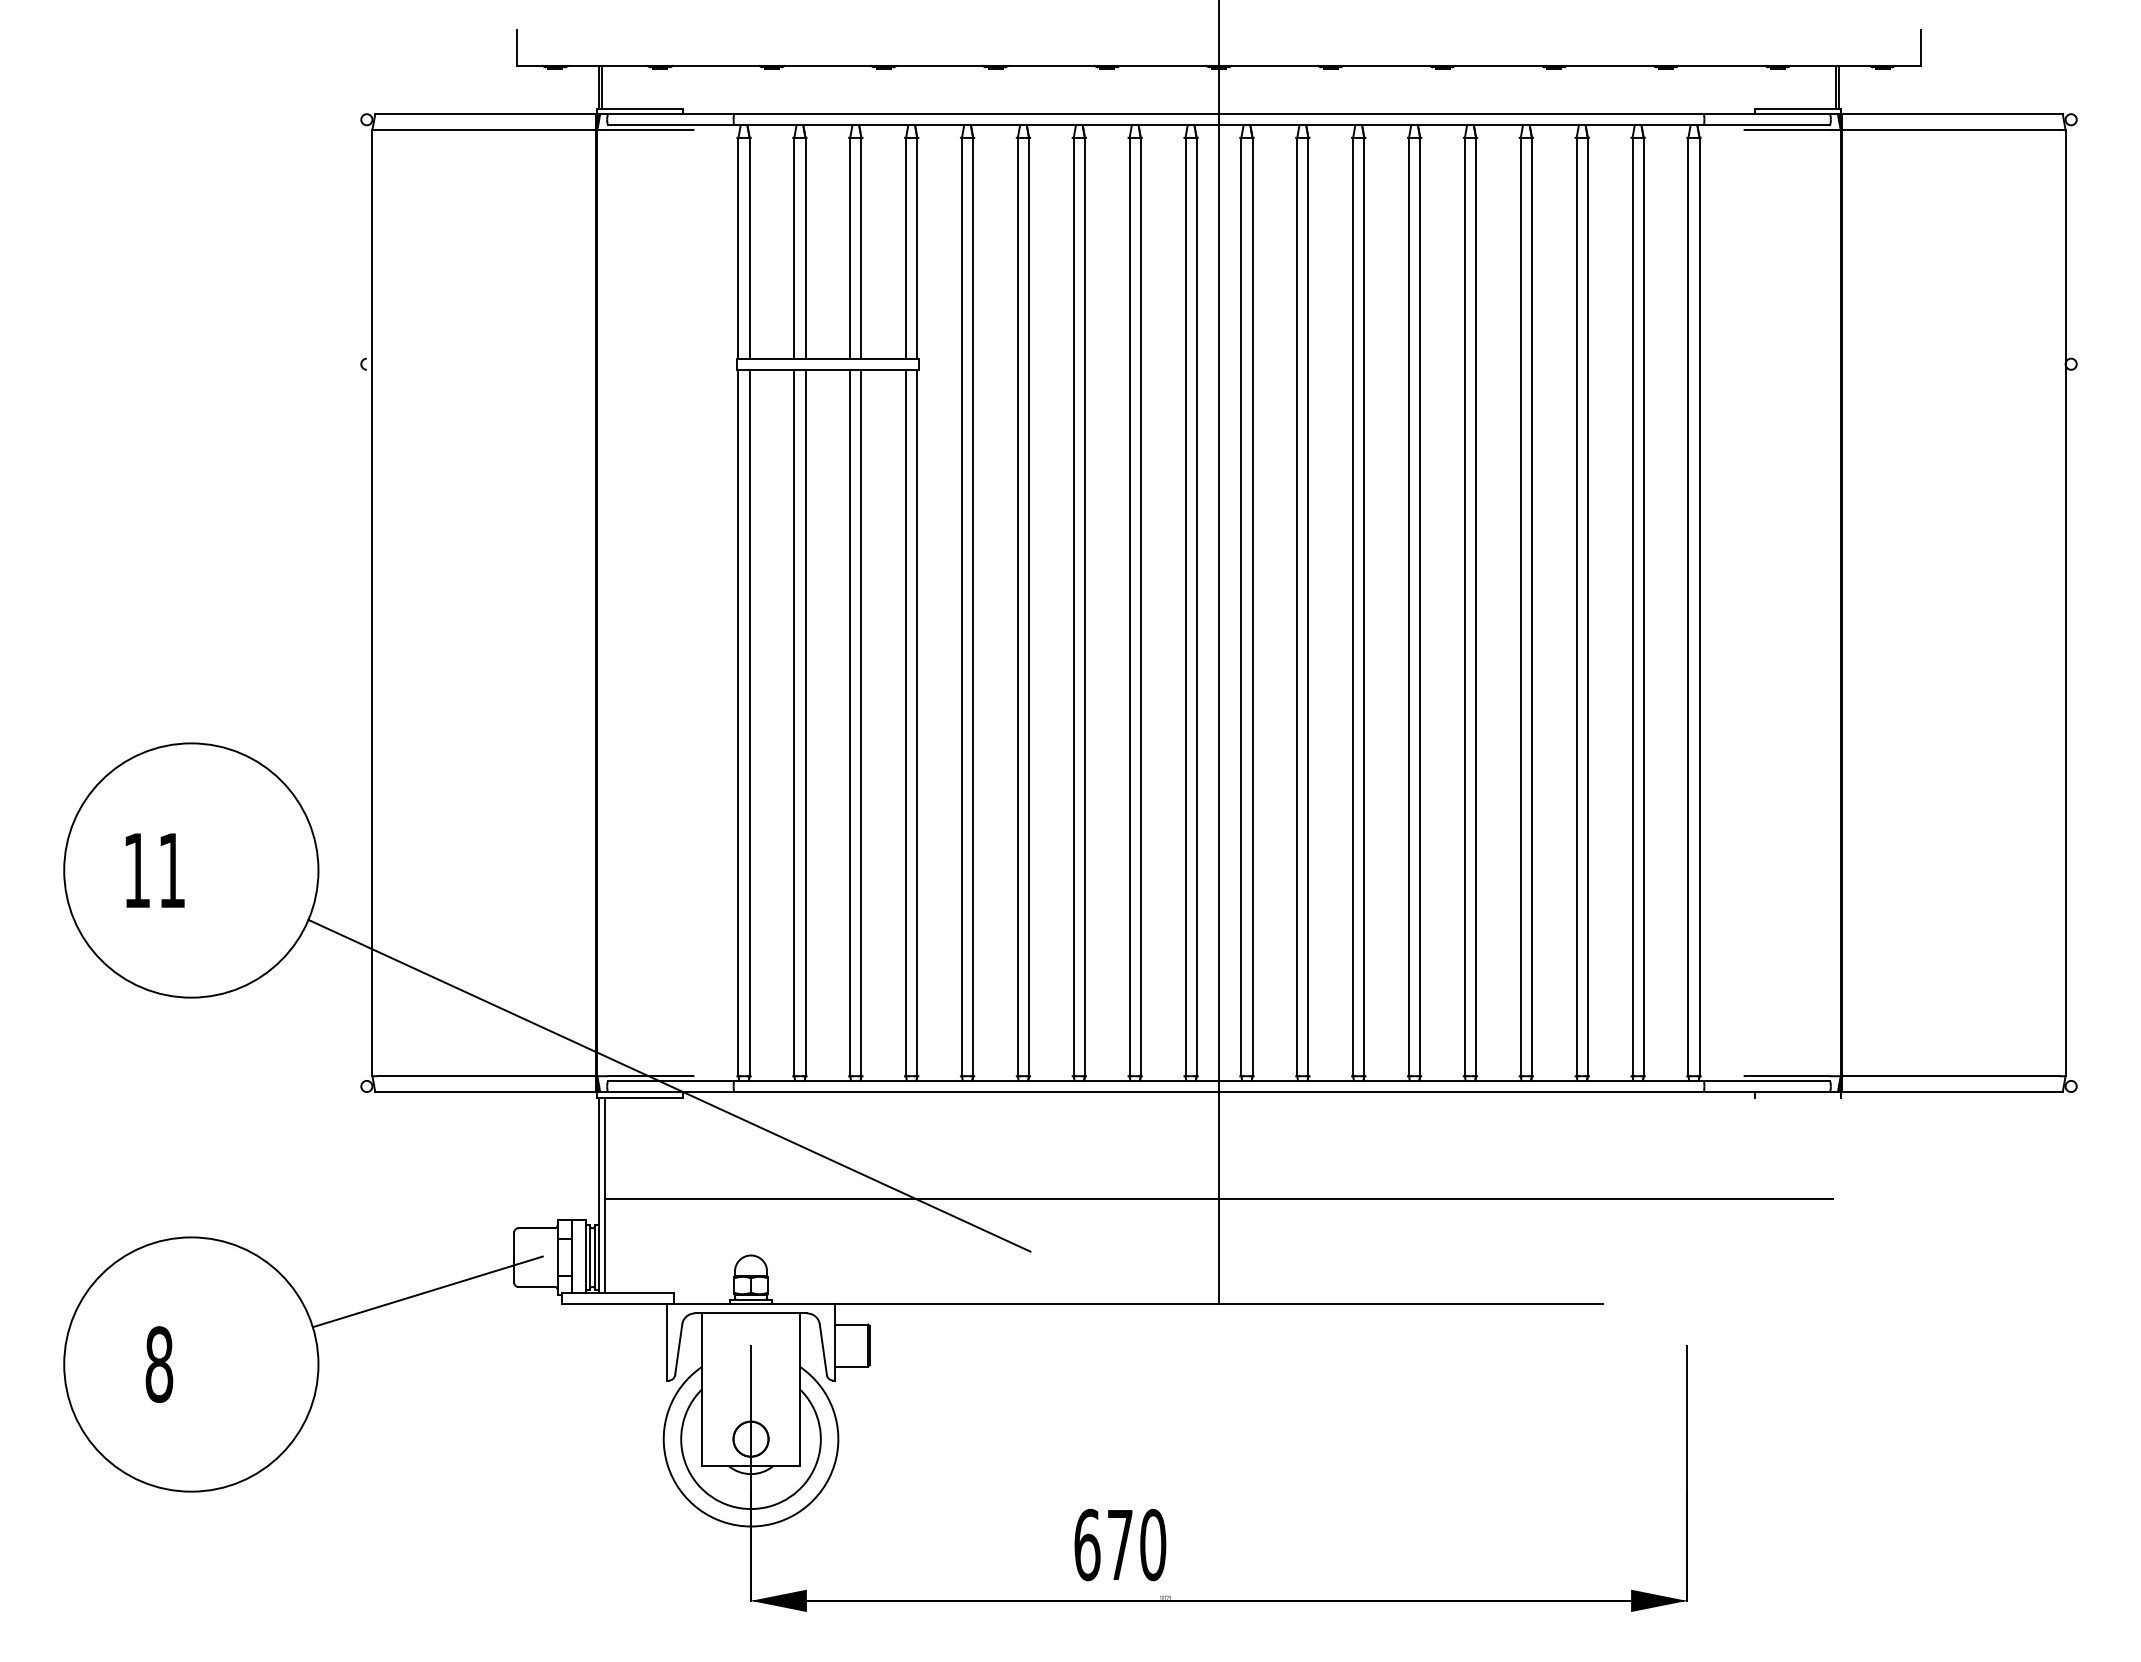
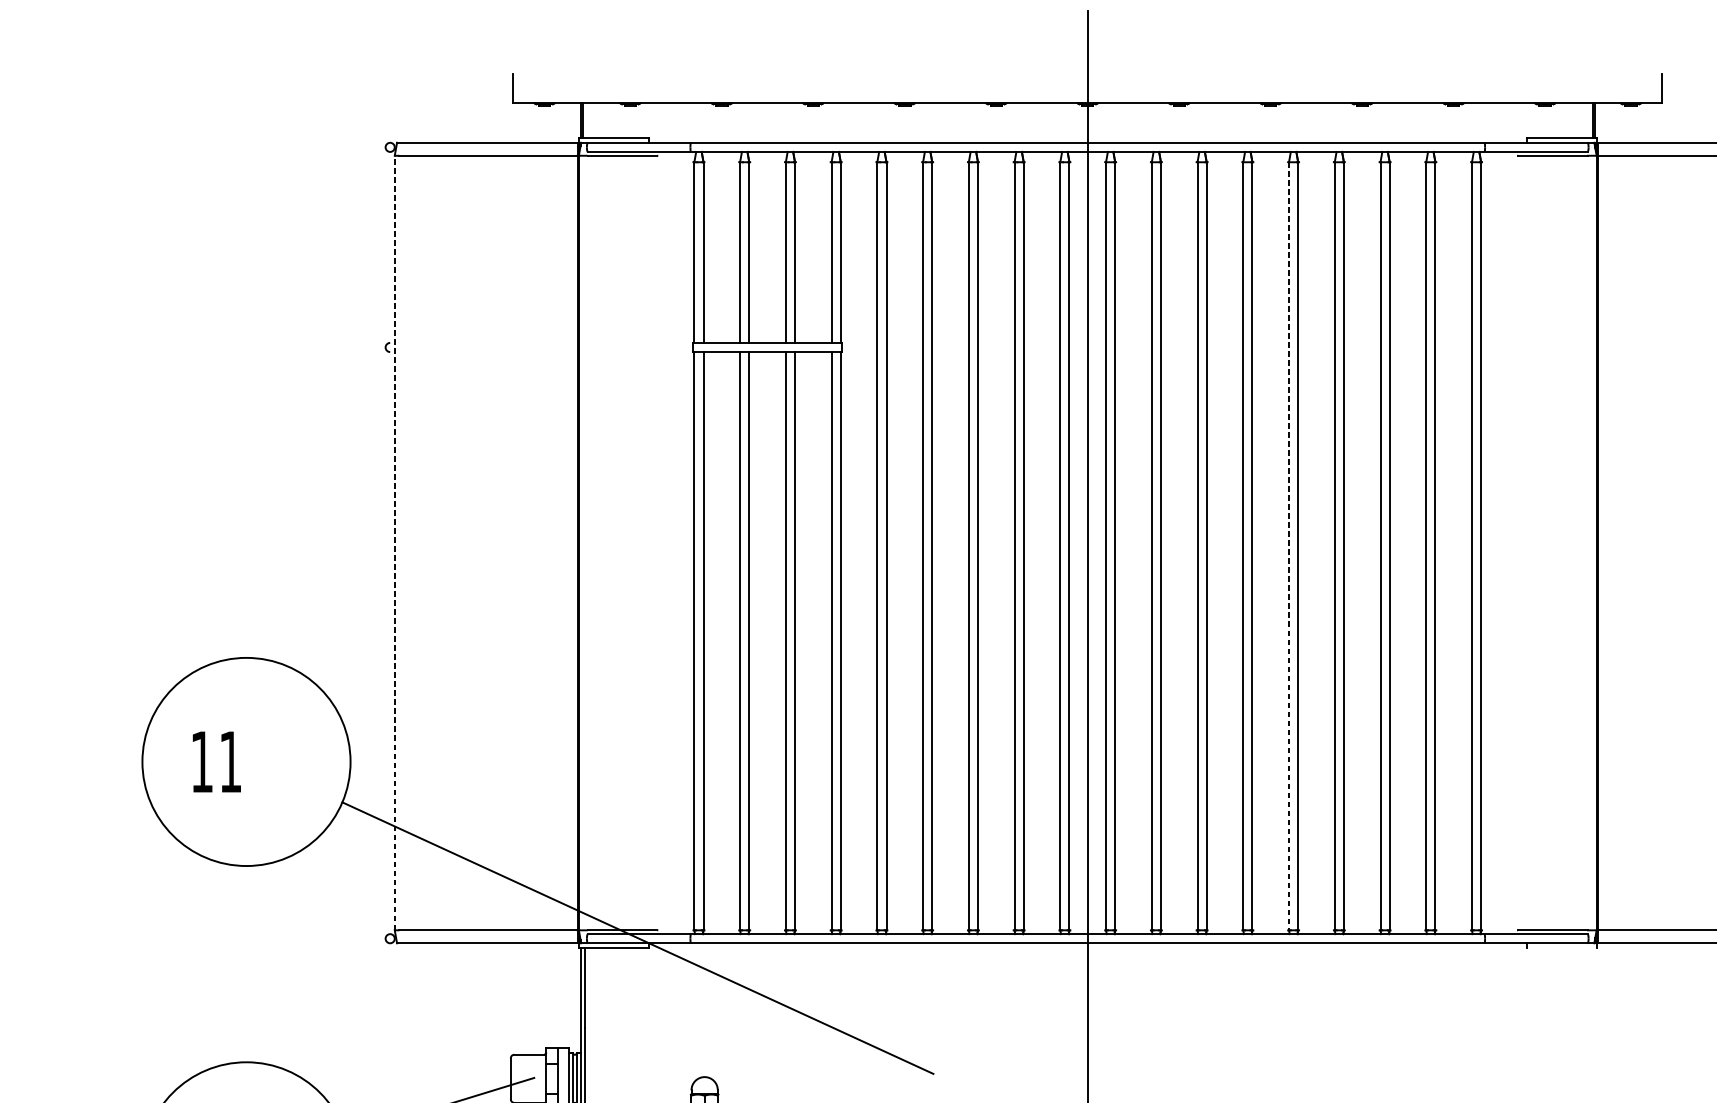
line: (372, 602) -> (394, 542), solid -> dashed
line: (1464, 607) -> (1288, 546), solid -> dashed
line: (1218, 1198) -> (1087, 1030), removed

